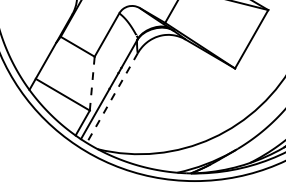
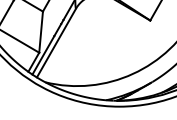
line: (92, 83) -> (41, 32), dashed -> solid
line: (112, 98) -> (56, 43), dashed -> solid

